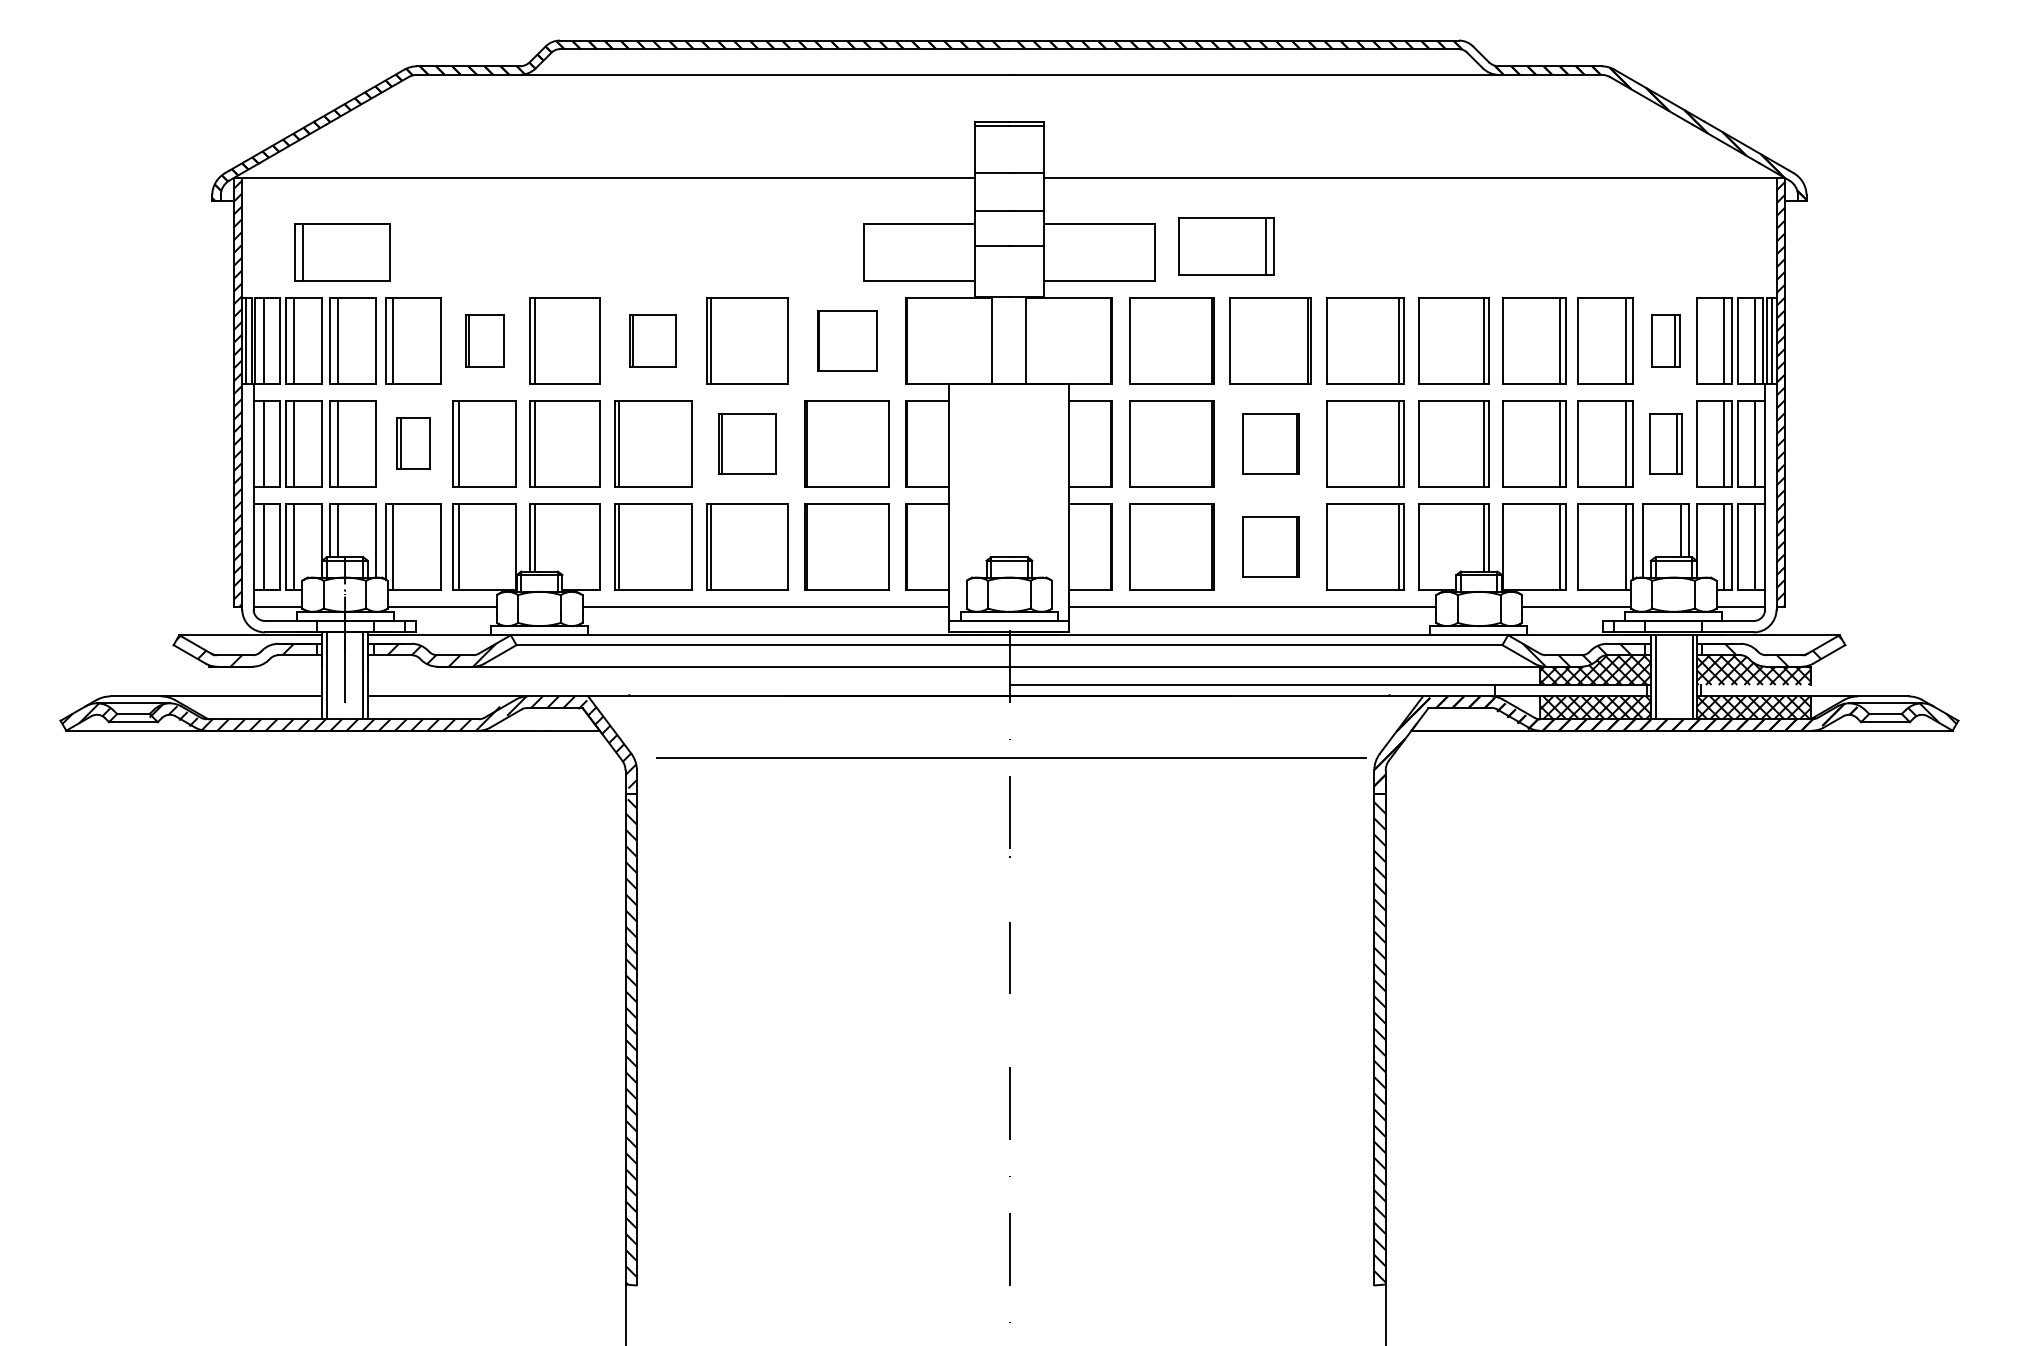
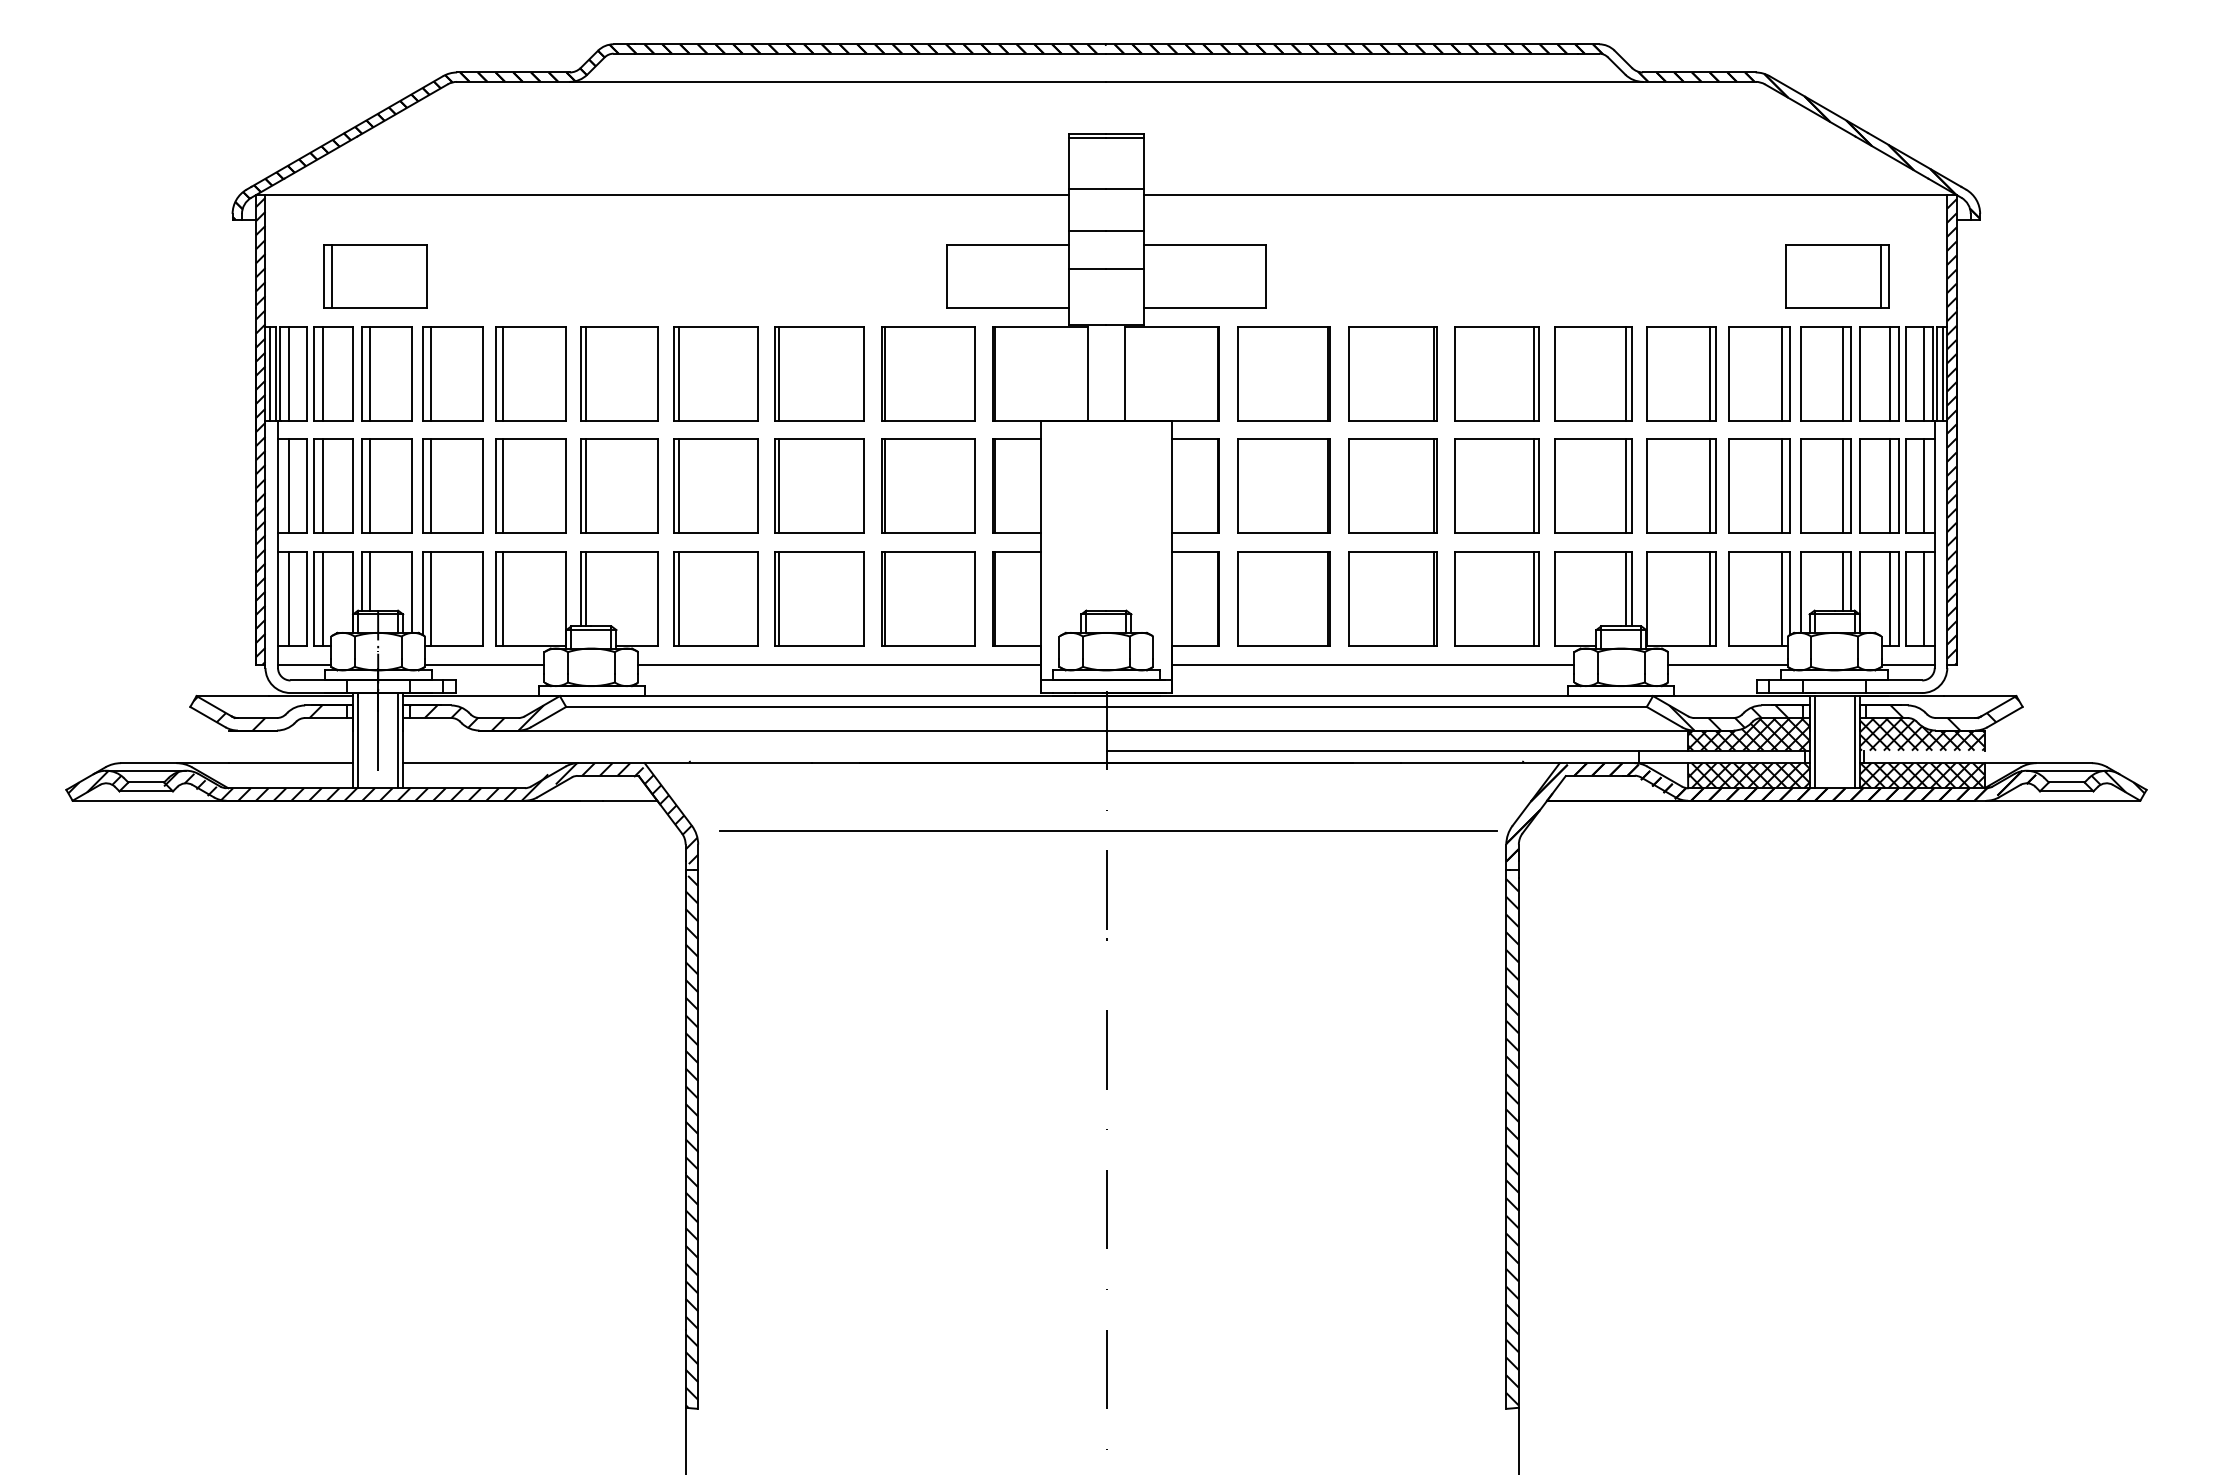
part: (1226, 246) -> (1837, 276), moved
part: (484, 340) -> (530, 373), size x1.67
part: (652, 340) -> (715, 373), size x1.67
part: (847, 340) -> (928, 373), size x1.43
part: (1665, 340) -> (1825, 373), size x1.67
part: (412, 443) -> (452, 485), size x1.67
part: (747, 443) -> (819, 485), size x1.43
part: (1270, 443) -> (1392, 485), size x1.43
part: (1665, 443) -> (1825, 485), size x1.43
part: (1270, 546) -> (1392, 598), size x1.43

